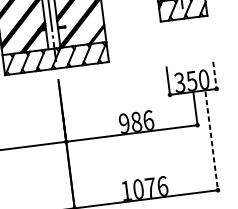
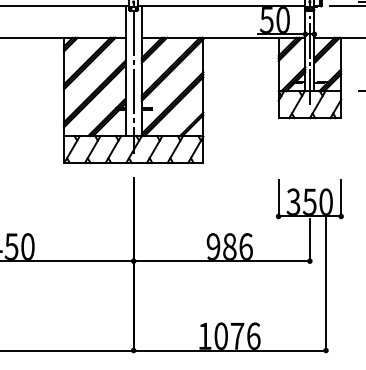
line: (215, 75) -> (341, 198), dashed -> solid
line: (212, 141) -> (326, 285), dashed -> solid

